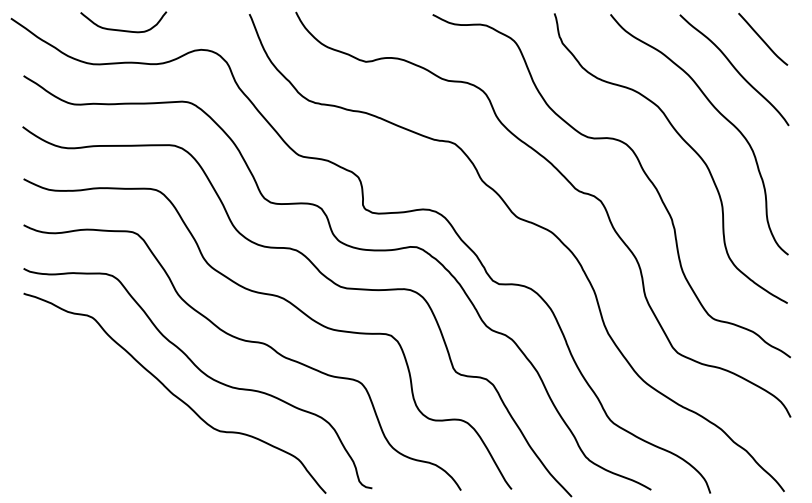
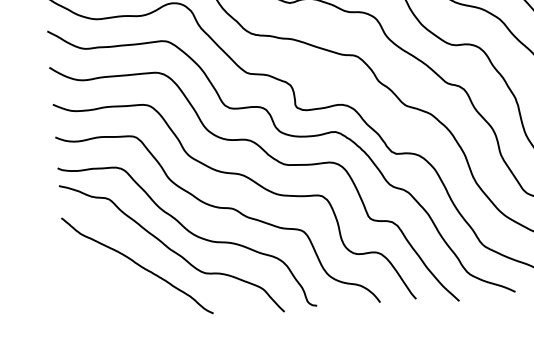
curve: (125, 412) -> (137, 265), added

